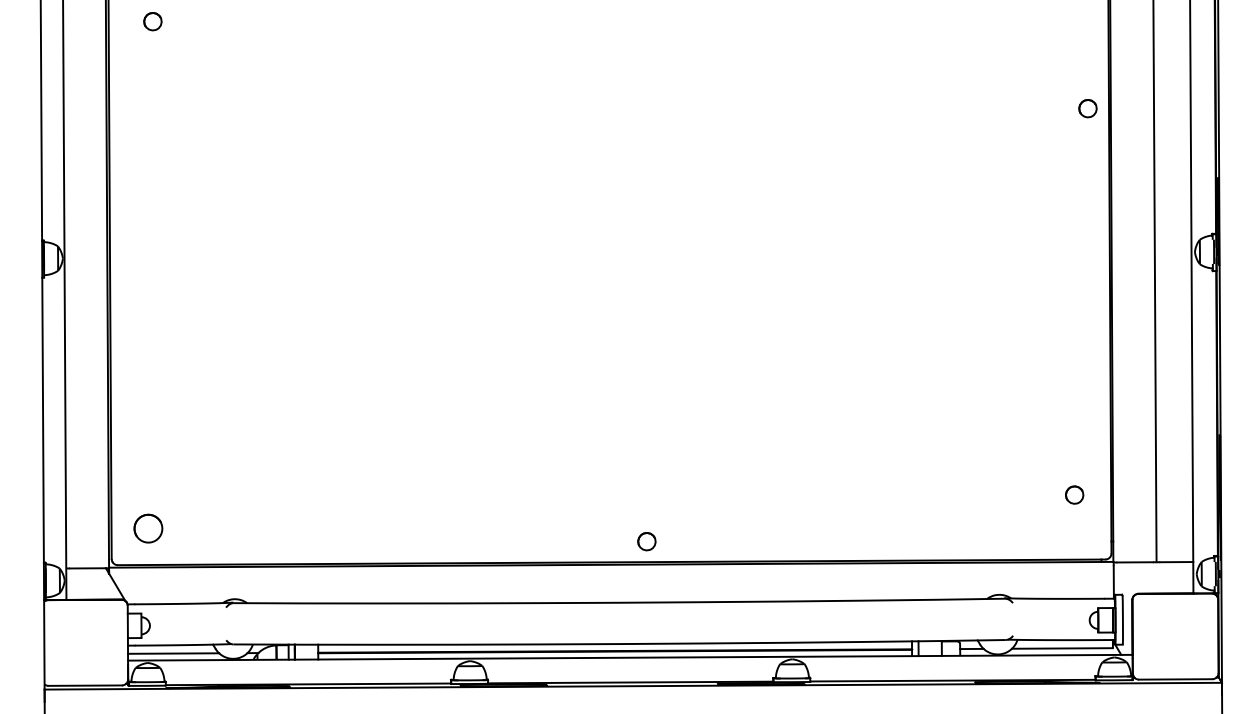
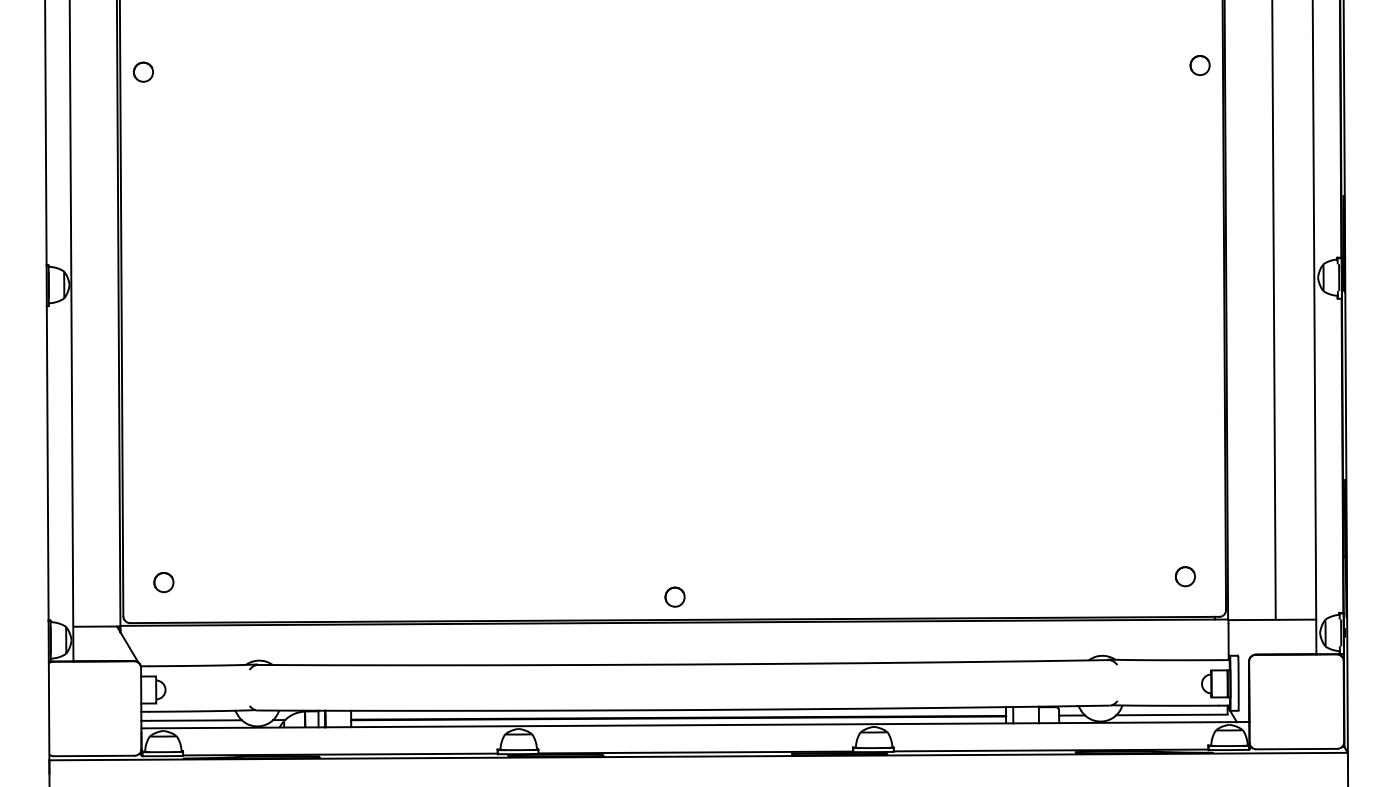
part: (152, 21) -> (142, 72), moved
part: (1087, 108) -> (1199, 65), moved
part: (1074, 494) -> (1185, 576), moved
part: (148, 527) -> (163, 581), size x0.62
part: (646, 541) -> (674, 596), moved

